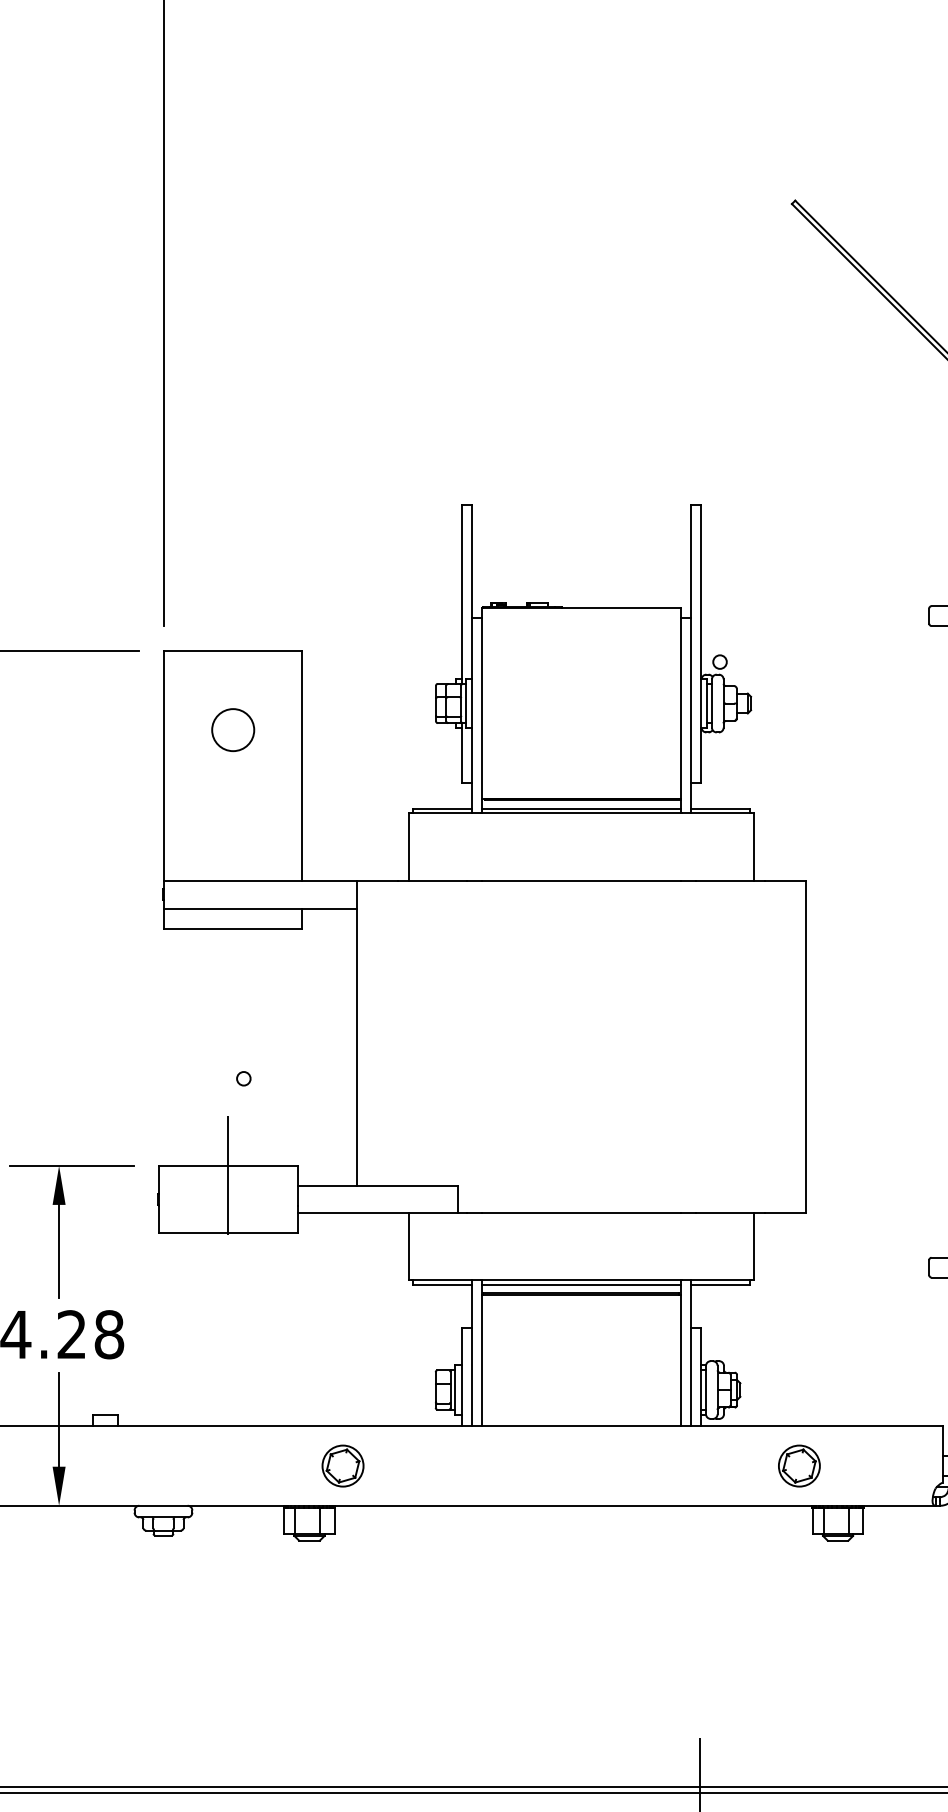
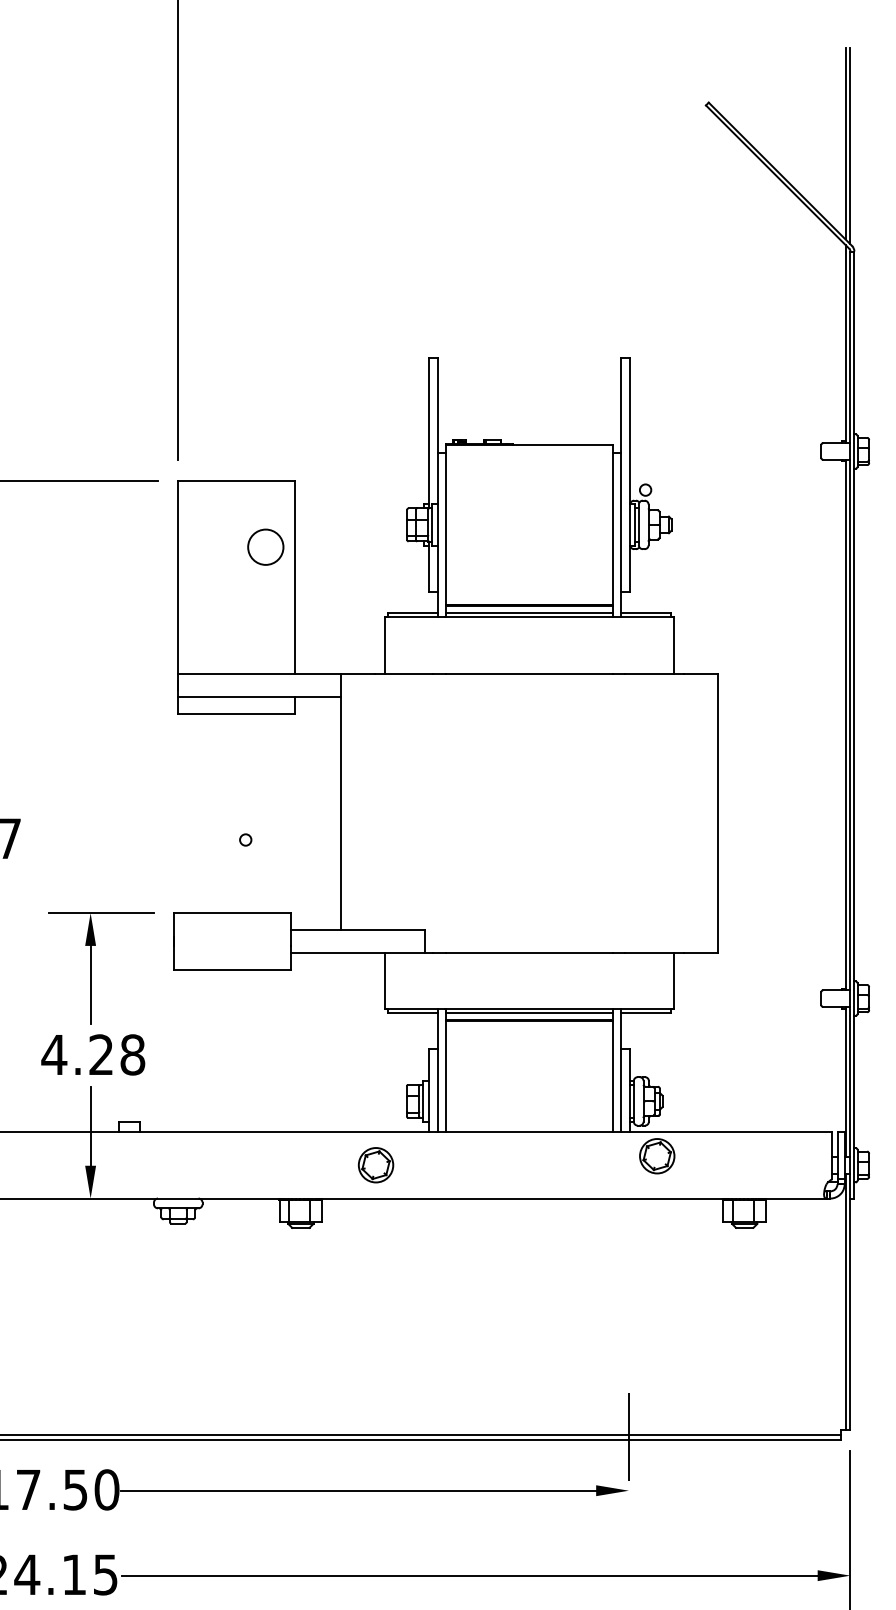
circle: (232, 729) -> (265, 546), moved
line: (228, 1175) -> (232, 921), removed
part: (342, 1466) -> (375, 1165), moved
part: (799, 1466) -> (657, 1156), moved

